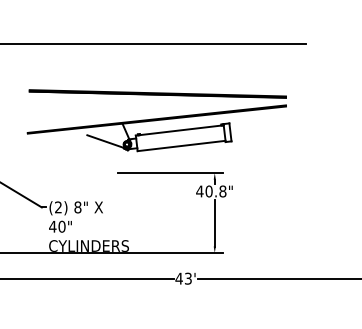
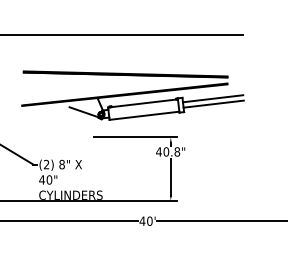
line: (267, 124) -> (212, 98), added
line: (268, 130) -> (213, 103), added
text: (187, 278) -> (149, 221), 43' -> 40'

